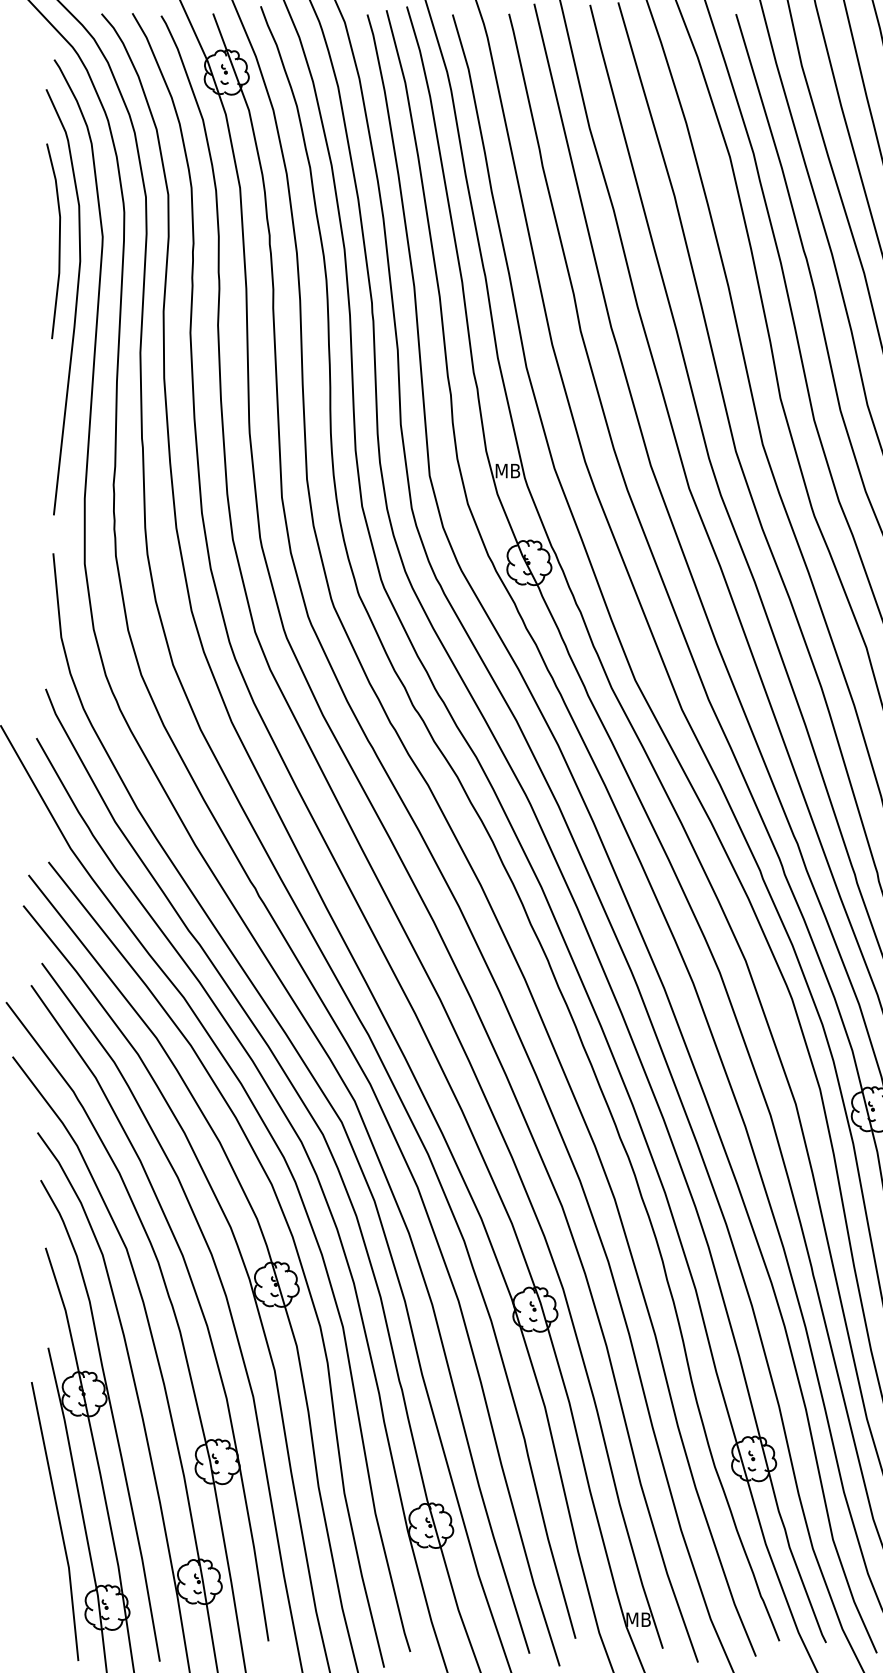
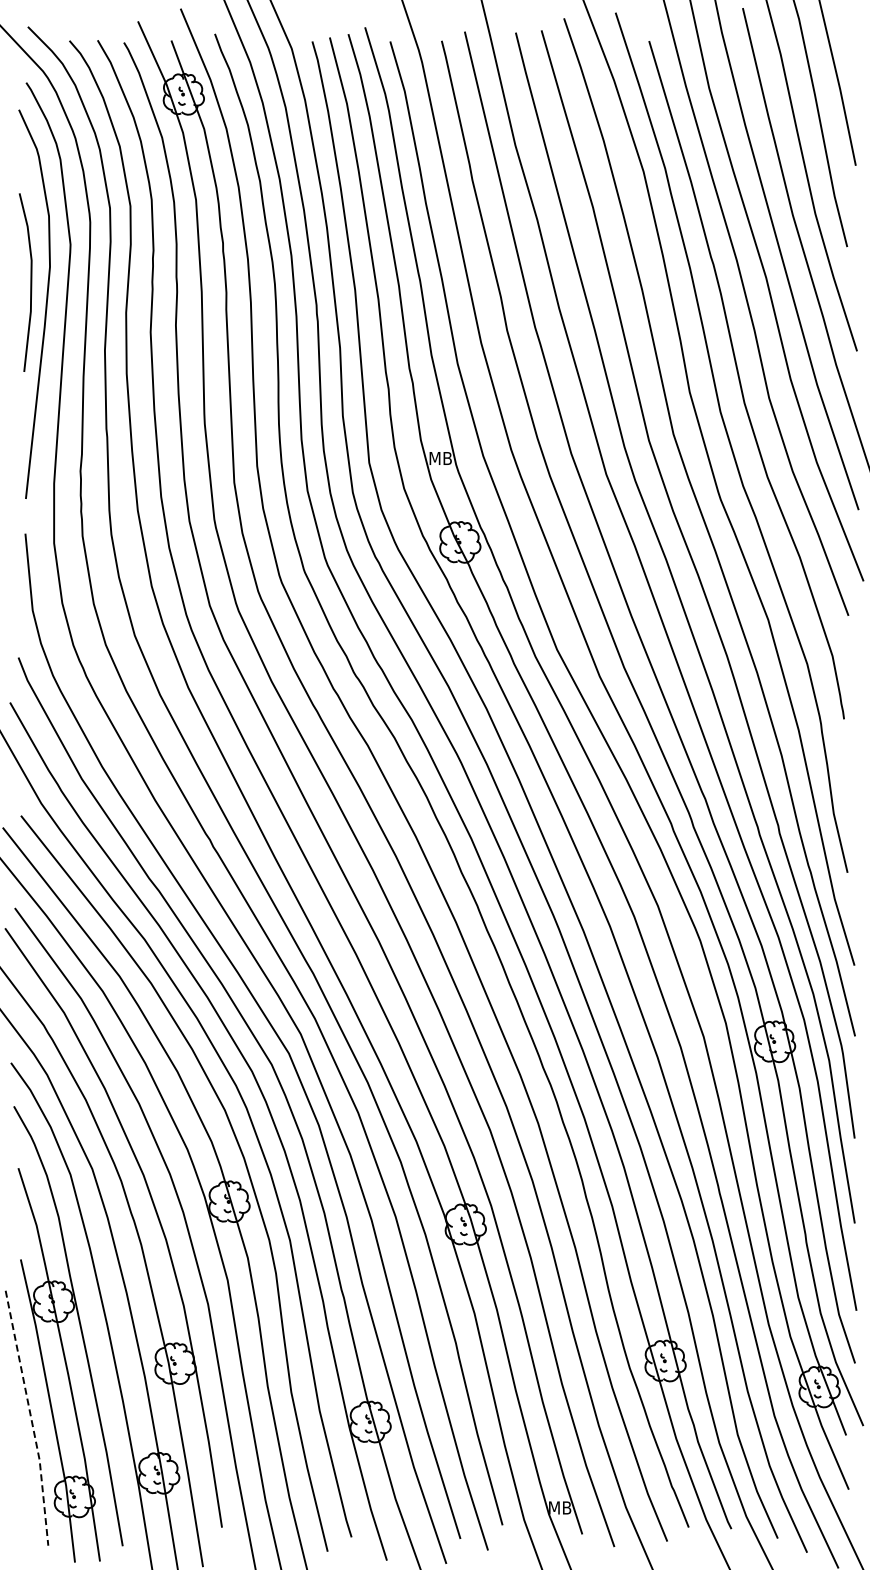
line: (58, 241) -> (30, 282), moved
line: (59, 1521) -> (31, 1418), solid -> dashed

